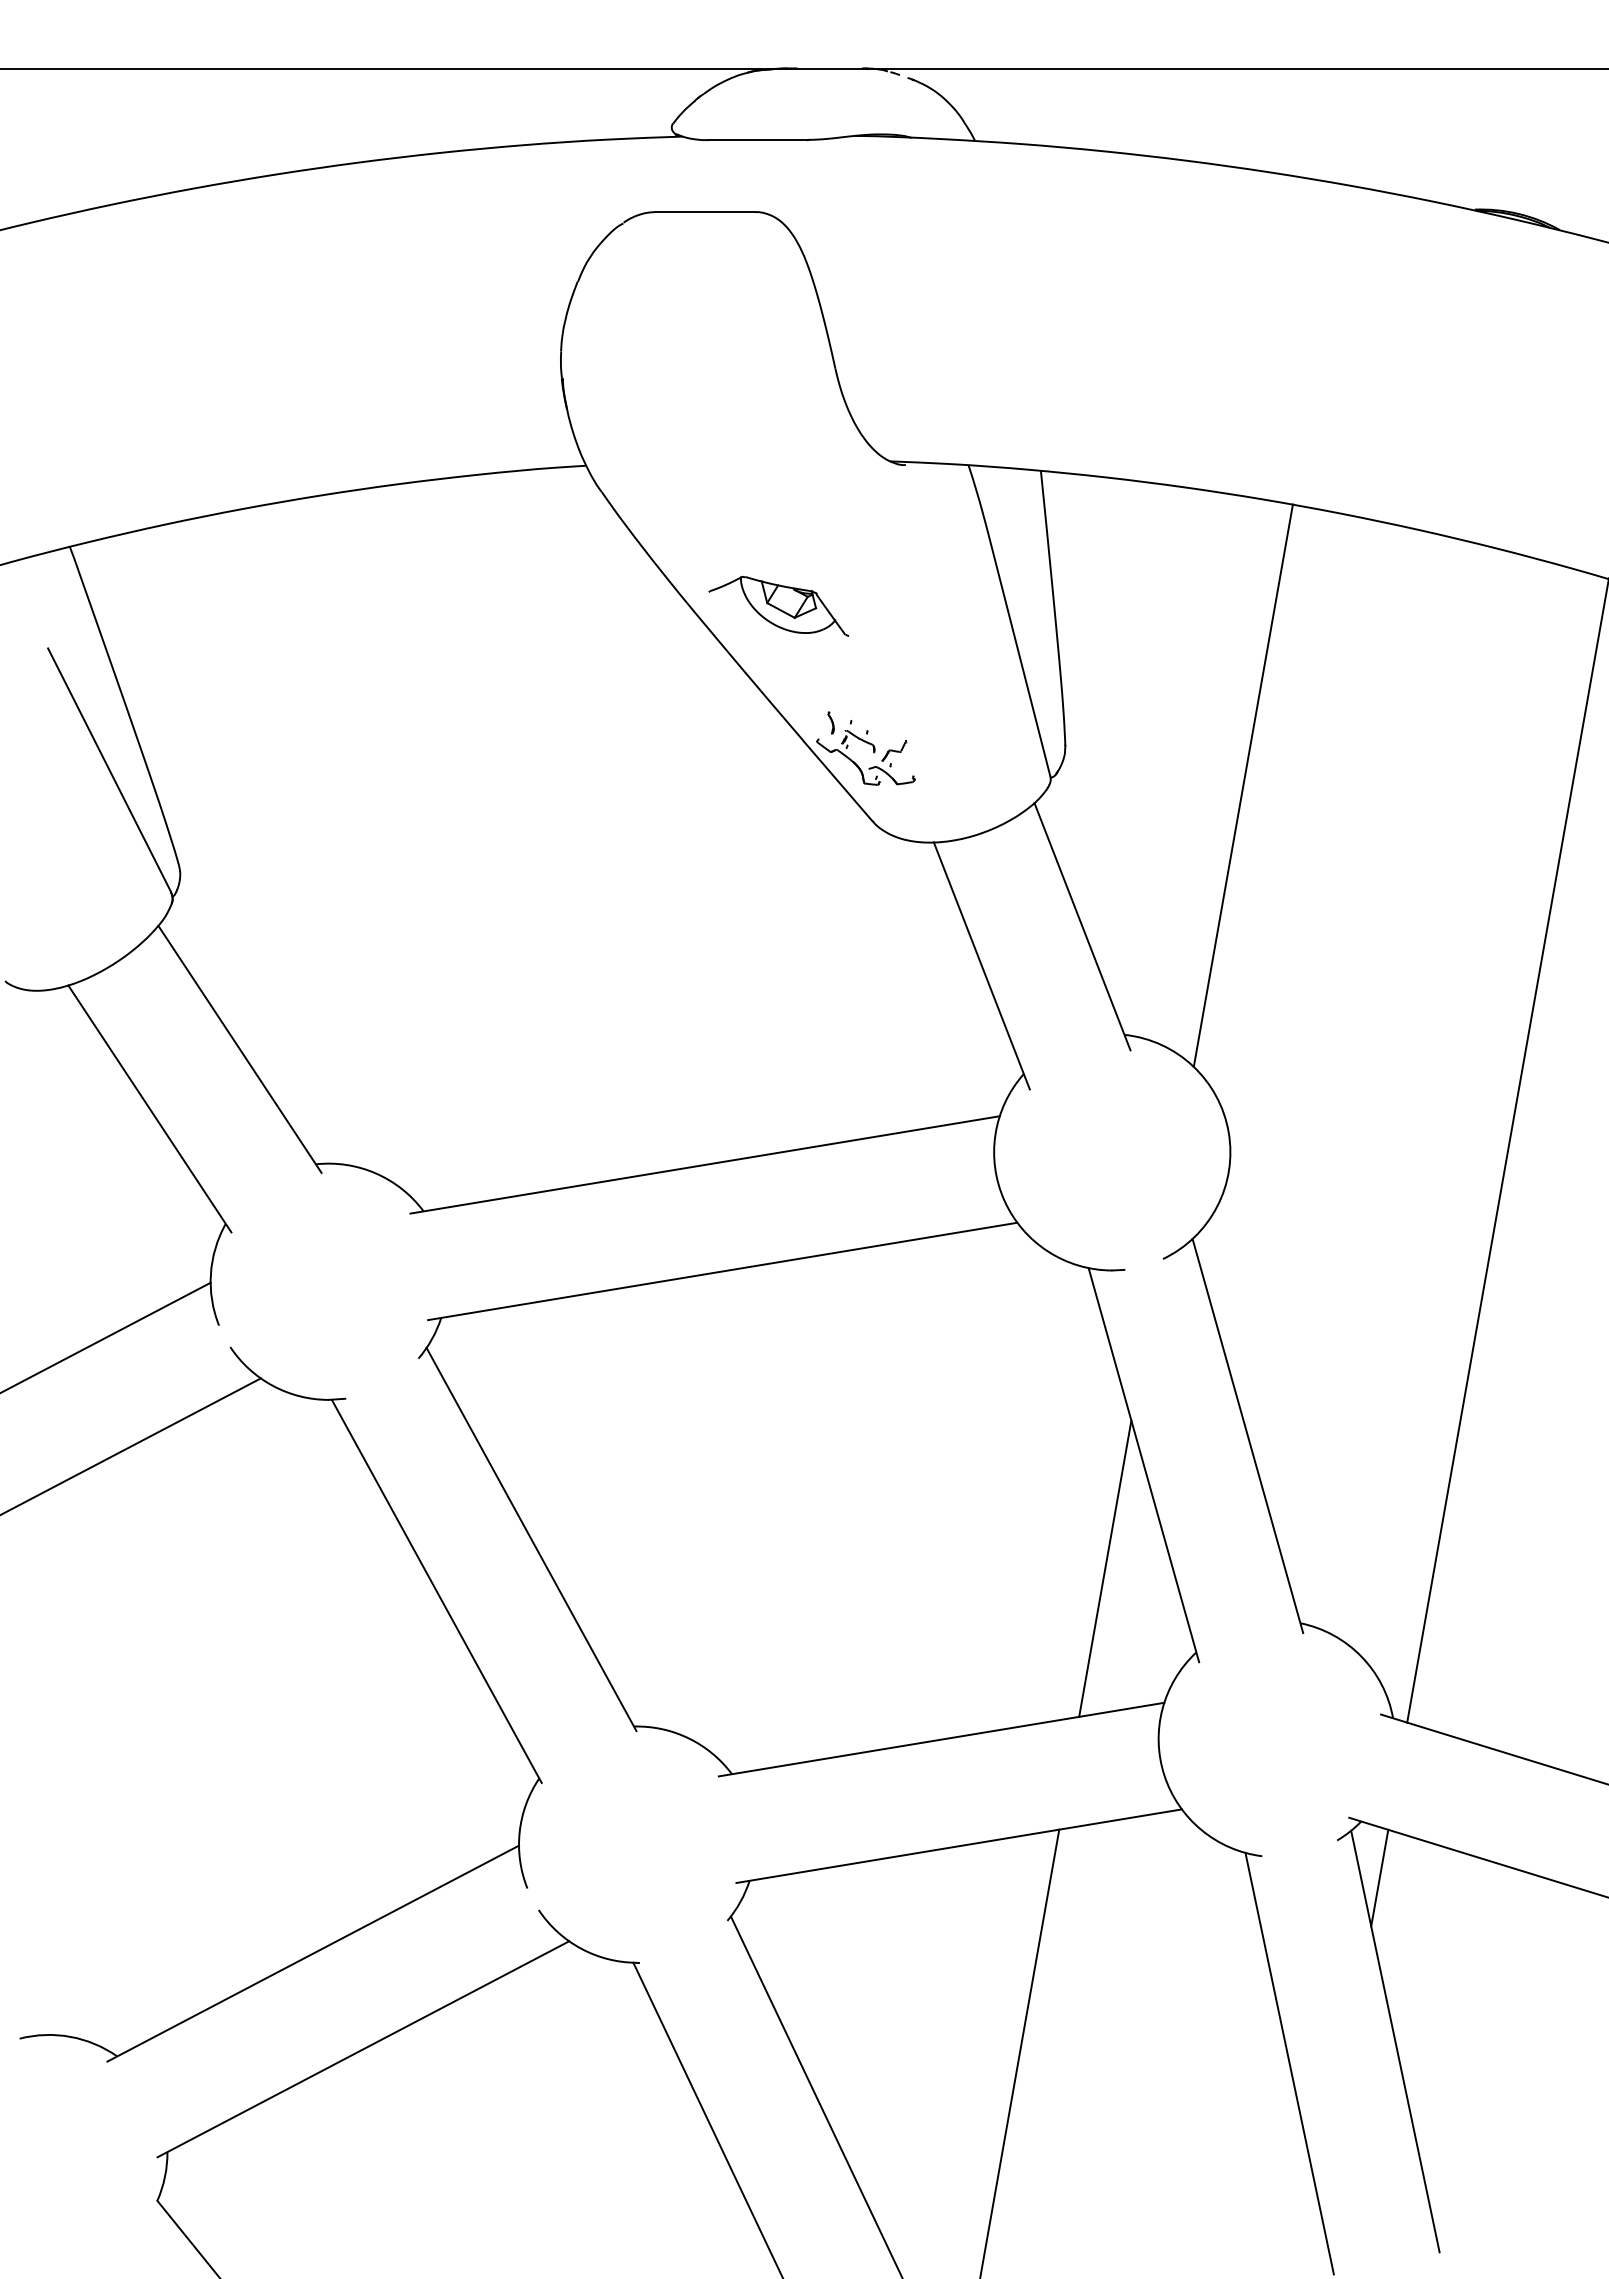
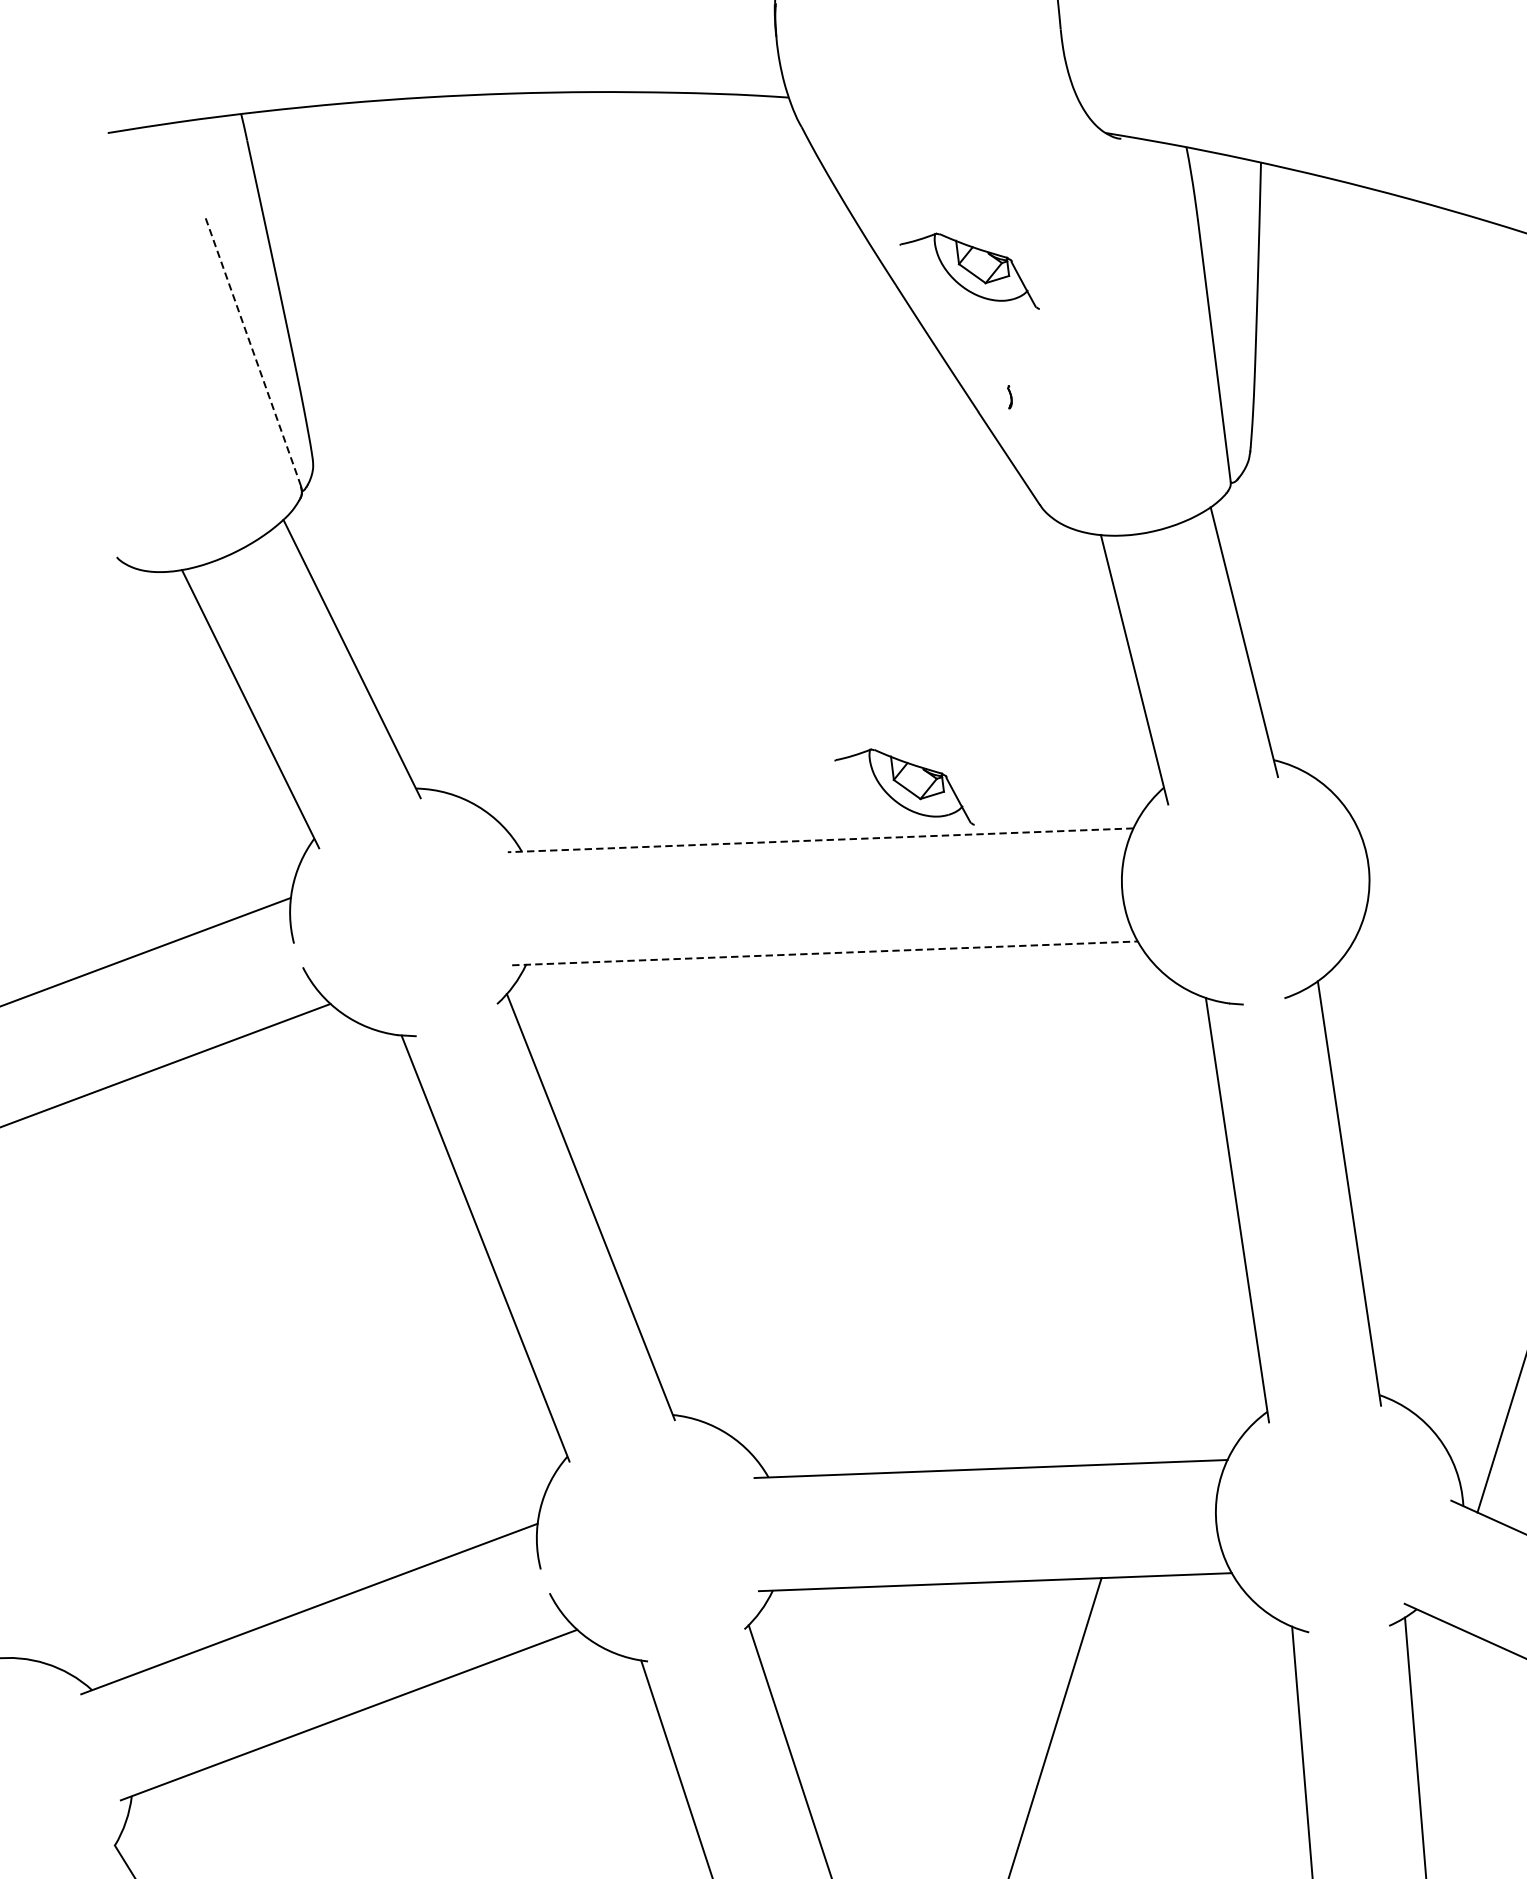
part: (873, 752) -> (1049, 433), removed
line: (109, 769) -> (253, 350), solid -> dashed
line: (1242, 785) -> (1429, 516), removed
part: (778, 1101) -> (905, 783), added
line: (705, 1164) -> (821, 839), solid -> dashed
line: (722, 1271) -> (824, 953), solid -> dashed
line: (1105, 1568) -> (1183, 1312), removed
line: (1379, 1877) -> (1428, 1669), removed

